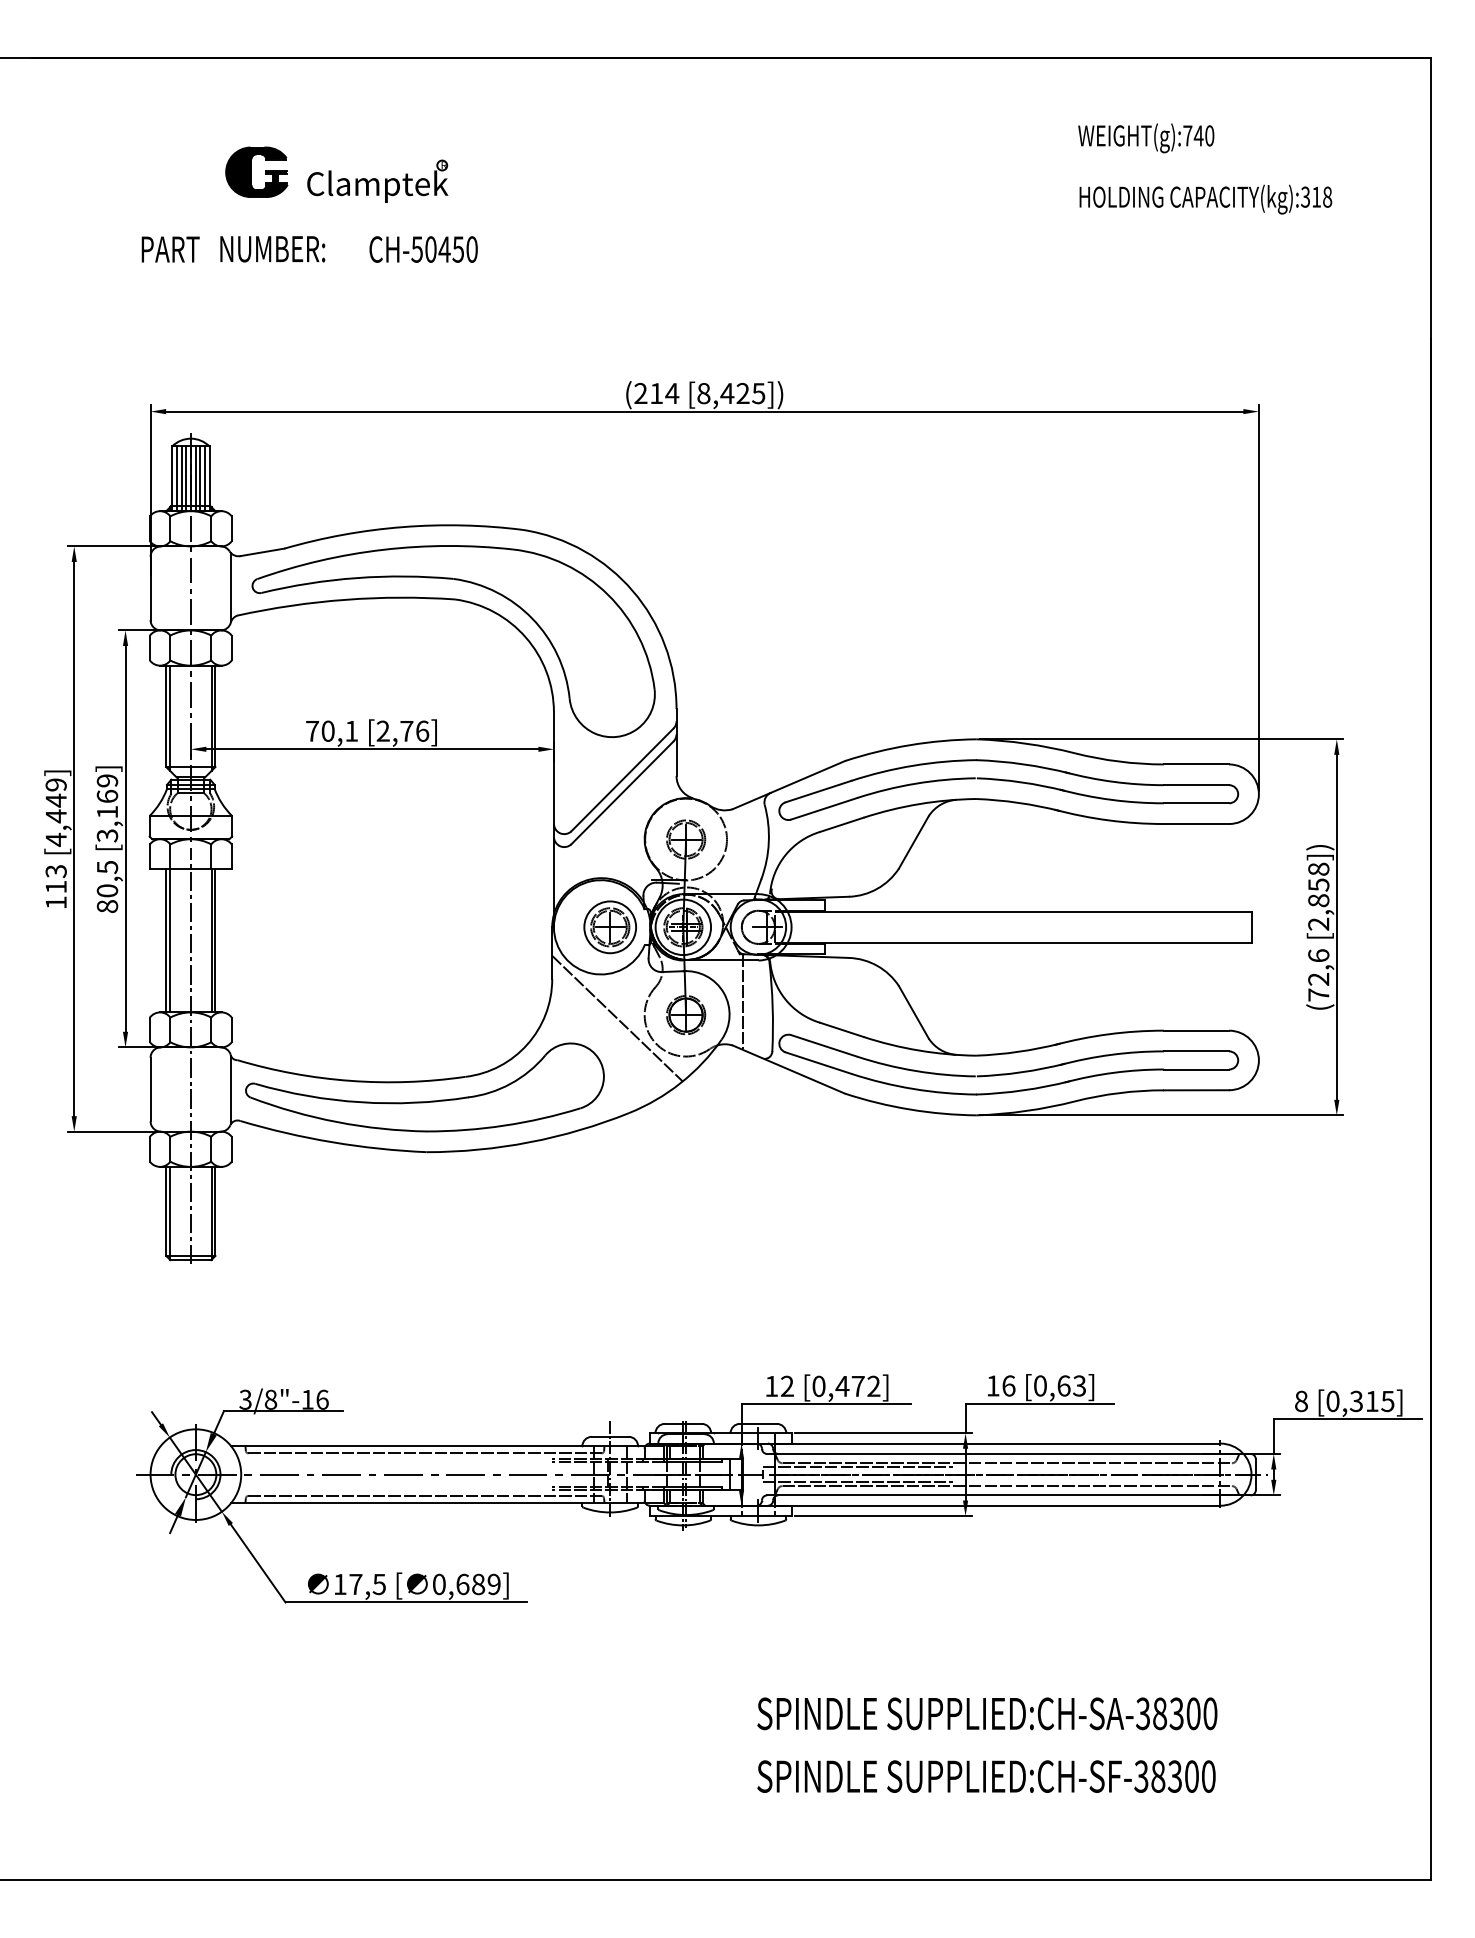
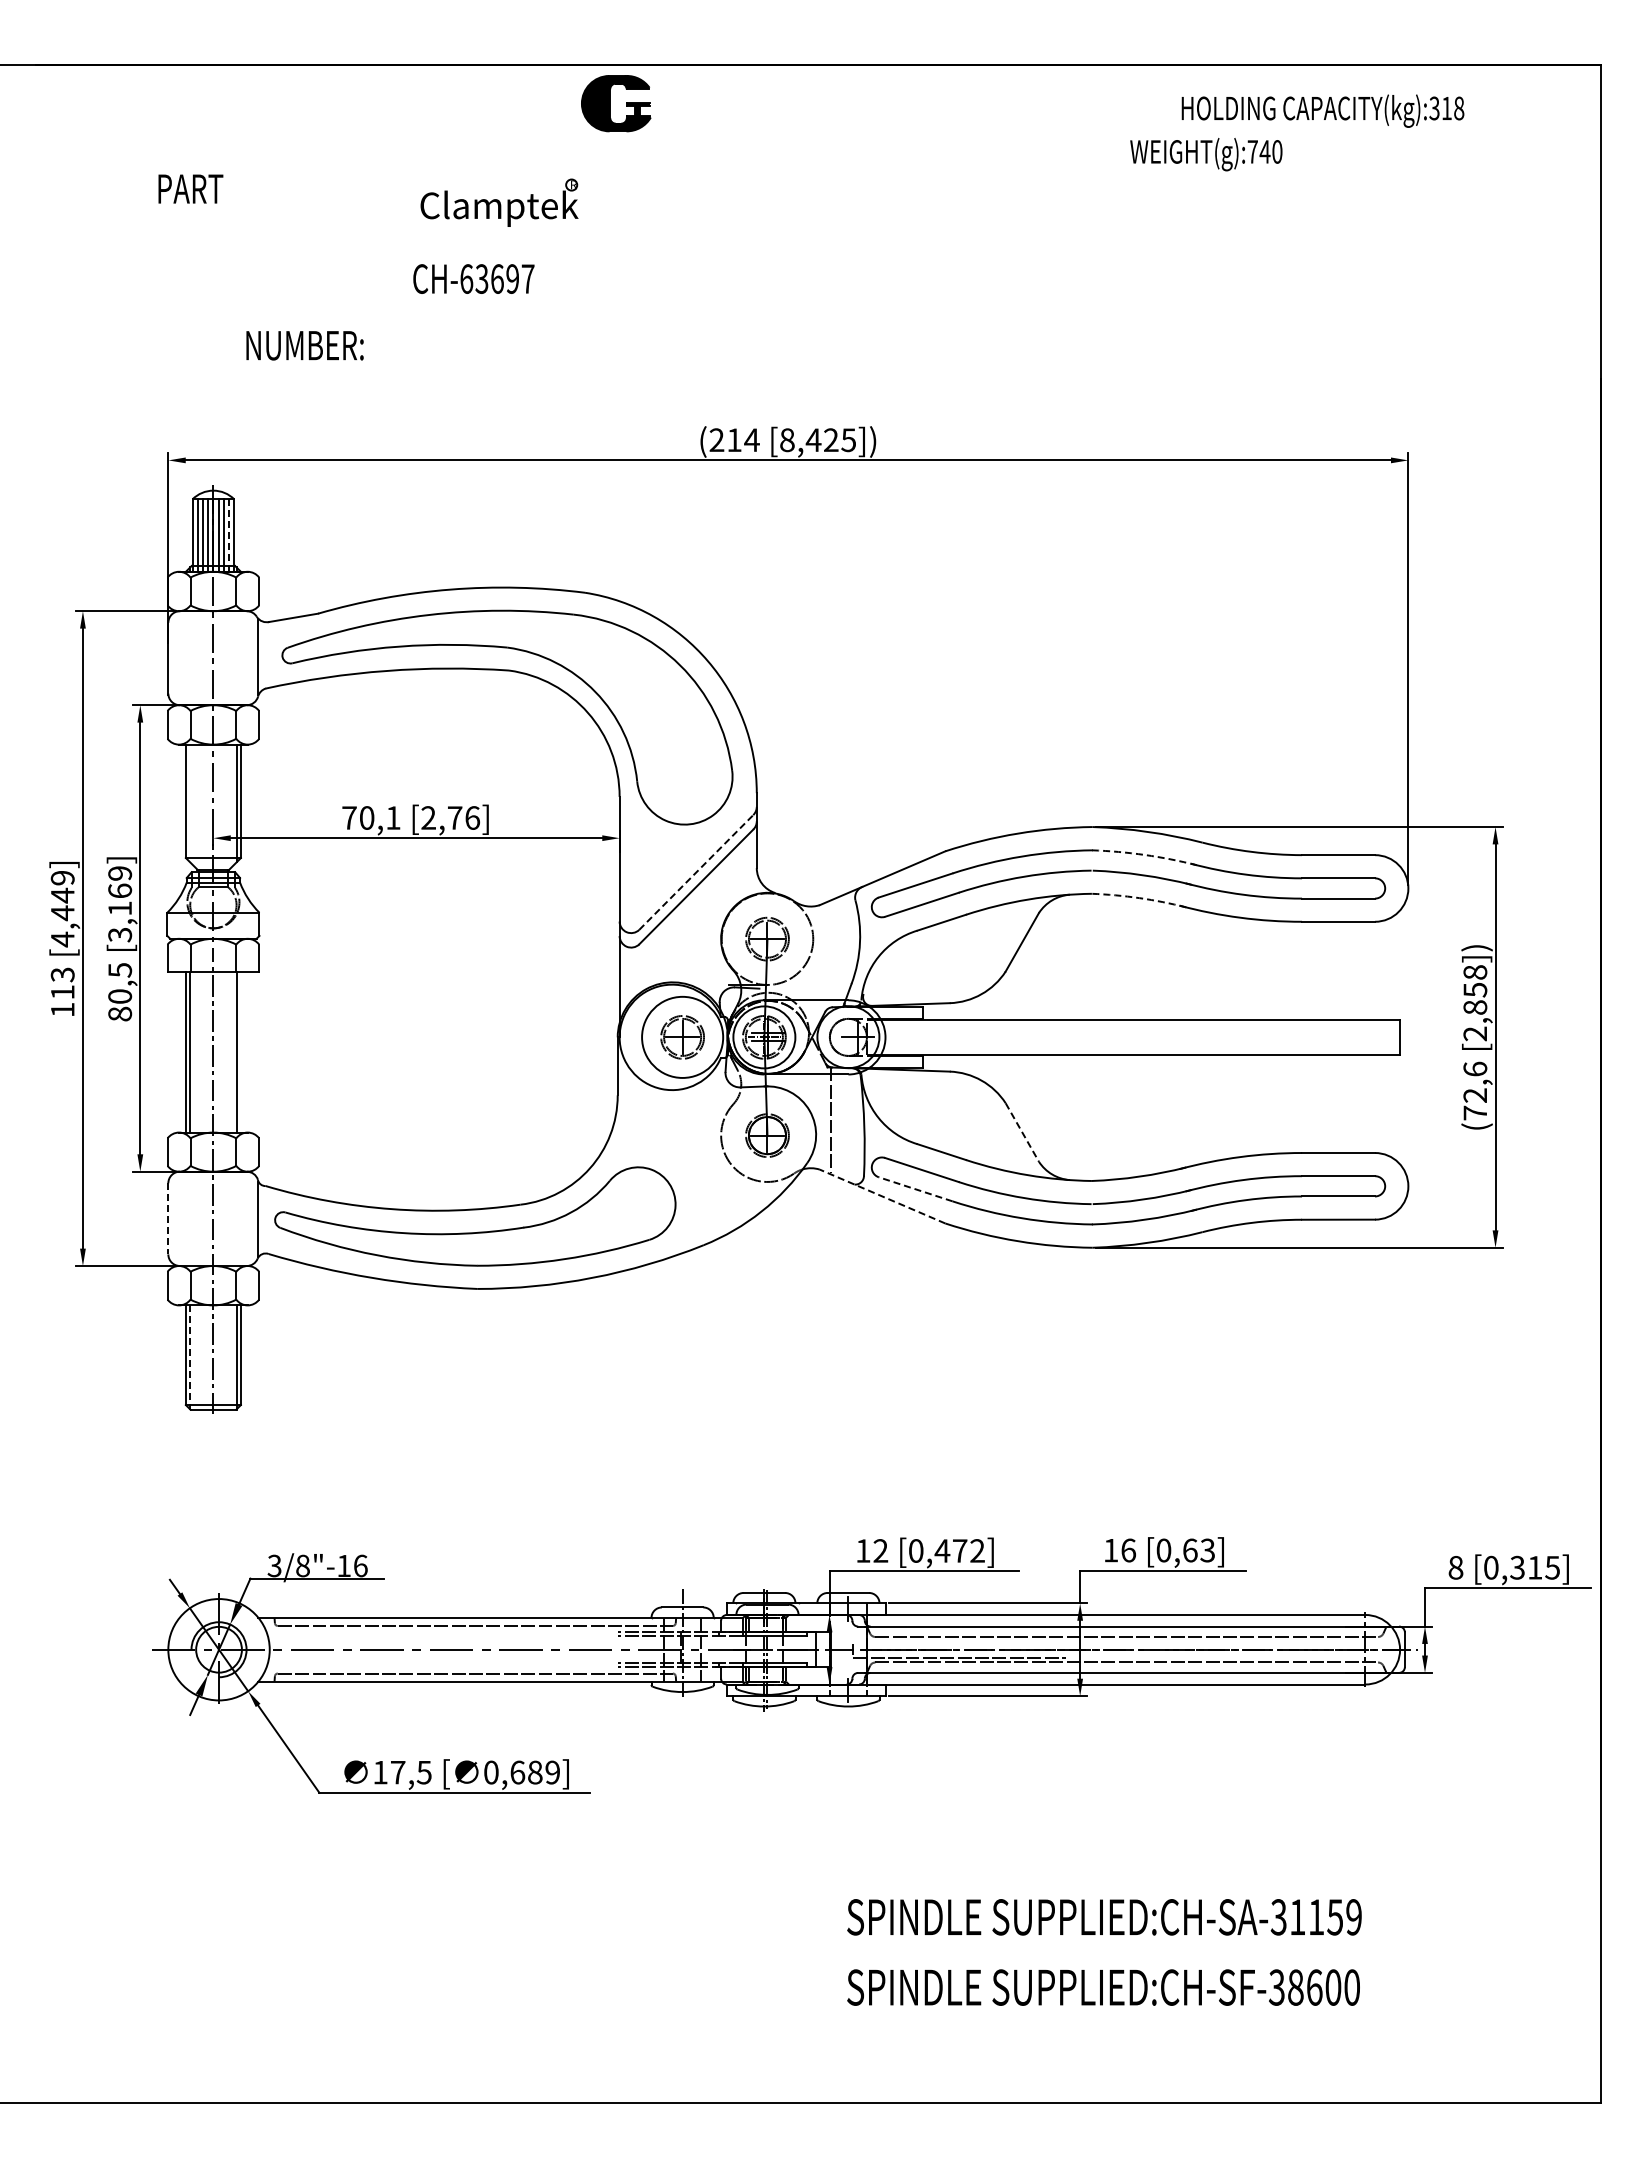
text: (1146, 138) -> (1206, 154), moved
part: (257, 172) -> (616, 103), moved
part: (377, 181) -> (499, 202), moved
text: (1205, 198) -> (1322, 110), moved
text: (170, 249) -> (190, 188), moved
text: (272, 249) -> (304, 345), moved
text: (444, 249) -> (497, 278), CH-50450 -> CH-63697
line: (205, 479) -> (229, 536), solid -> dashed
line: (170, 718) -> (190, 803), removed
arc: (1023, 763) -> (1144, 854), solid -> dashed
line: (622, 779) -> (696, 872), solid -> dashed
arc: (1018, 803) -> (1139, 898), solid -> dashed
circle: (610, 927) -> (682, 1037), size x1.4
line: (215, 940) -> (240, 1052), removed
line: (914, 1012) -> (1022, 1132), solid -> dashed
line: (617, 1018) -> (690, 1139), removed
line: (818, 1063) -> (915, 1189), solid -> dashed
line: (788, 1069) -> (882, 1196), solid -> dashed
line: (150, 1089) -> (168, 1218), solid -> dashed
line: (170, 1214) -> (190, 1358), solid -> dashed
line: (857, 1467) -> (959, 1641), removed
text: (1184, 1713) -> (1325, 1917), SUPPLIED:CH-SA-38300 -> SUPPLIED:CH-SA-31159
text: (1175, 1776) -> (1314, 1987), SUPPLIED:CH-SF-38300 -> SUPPLIED:CH-SF-38600

